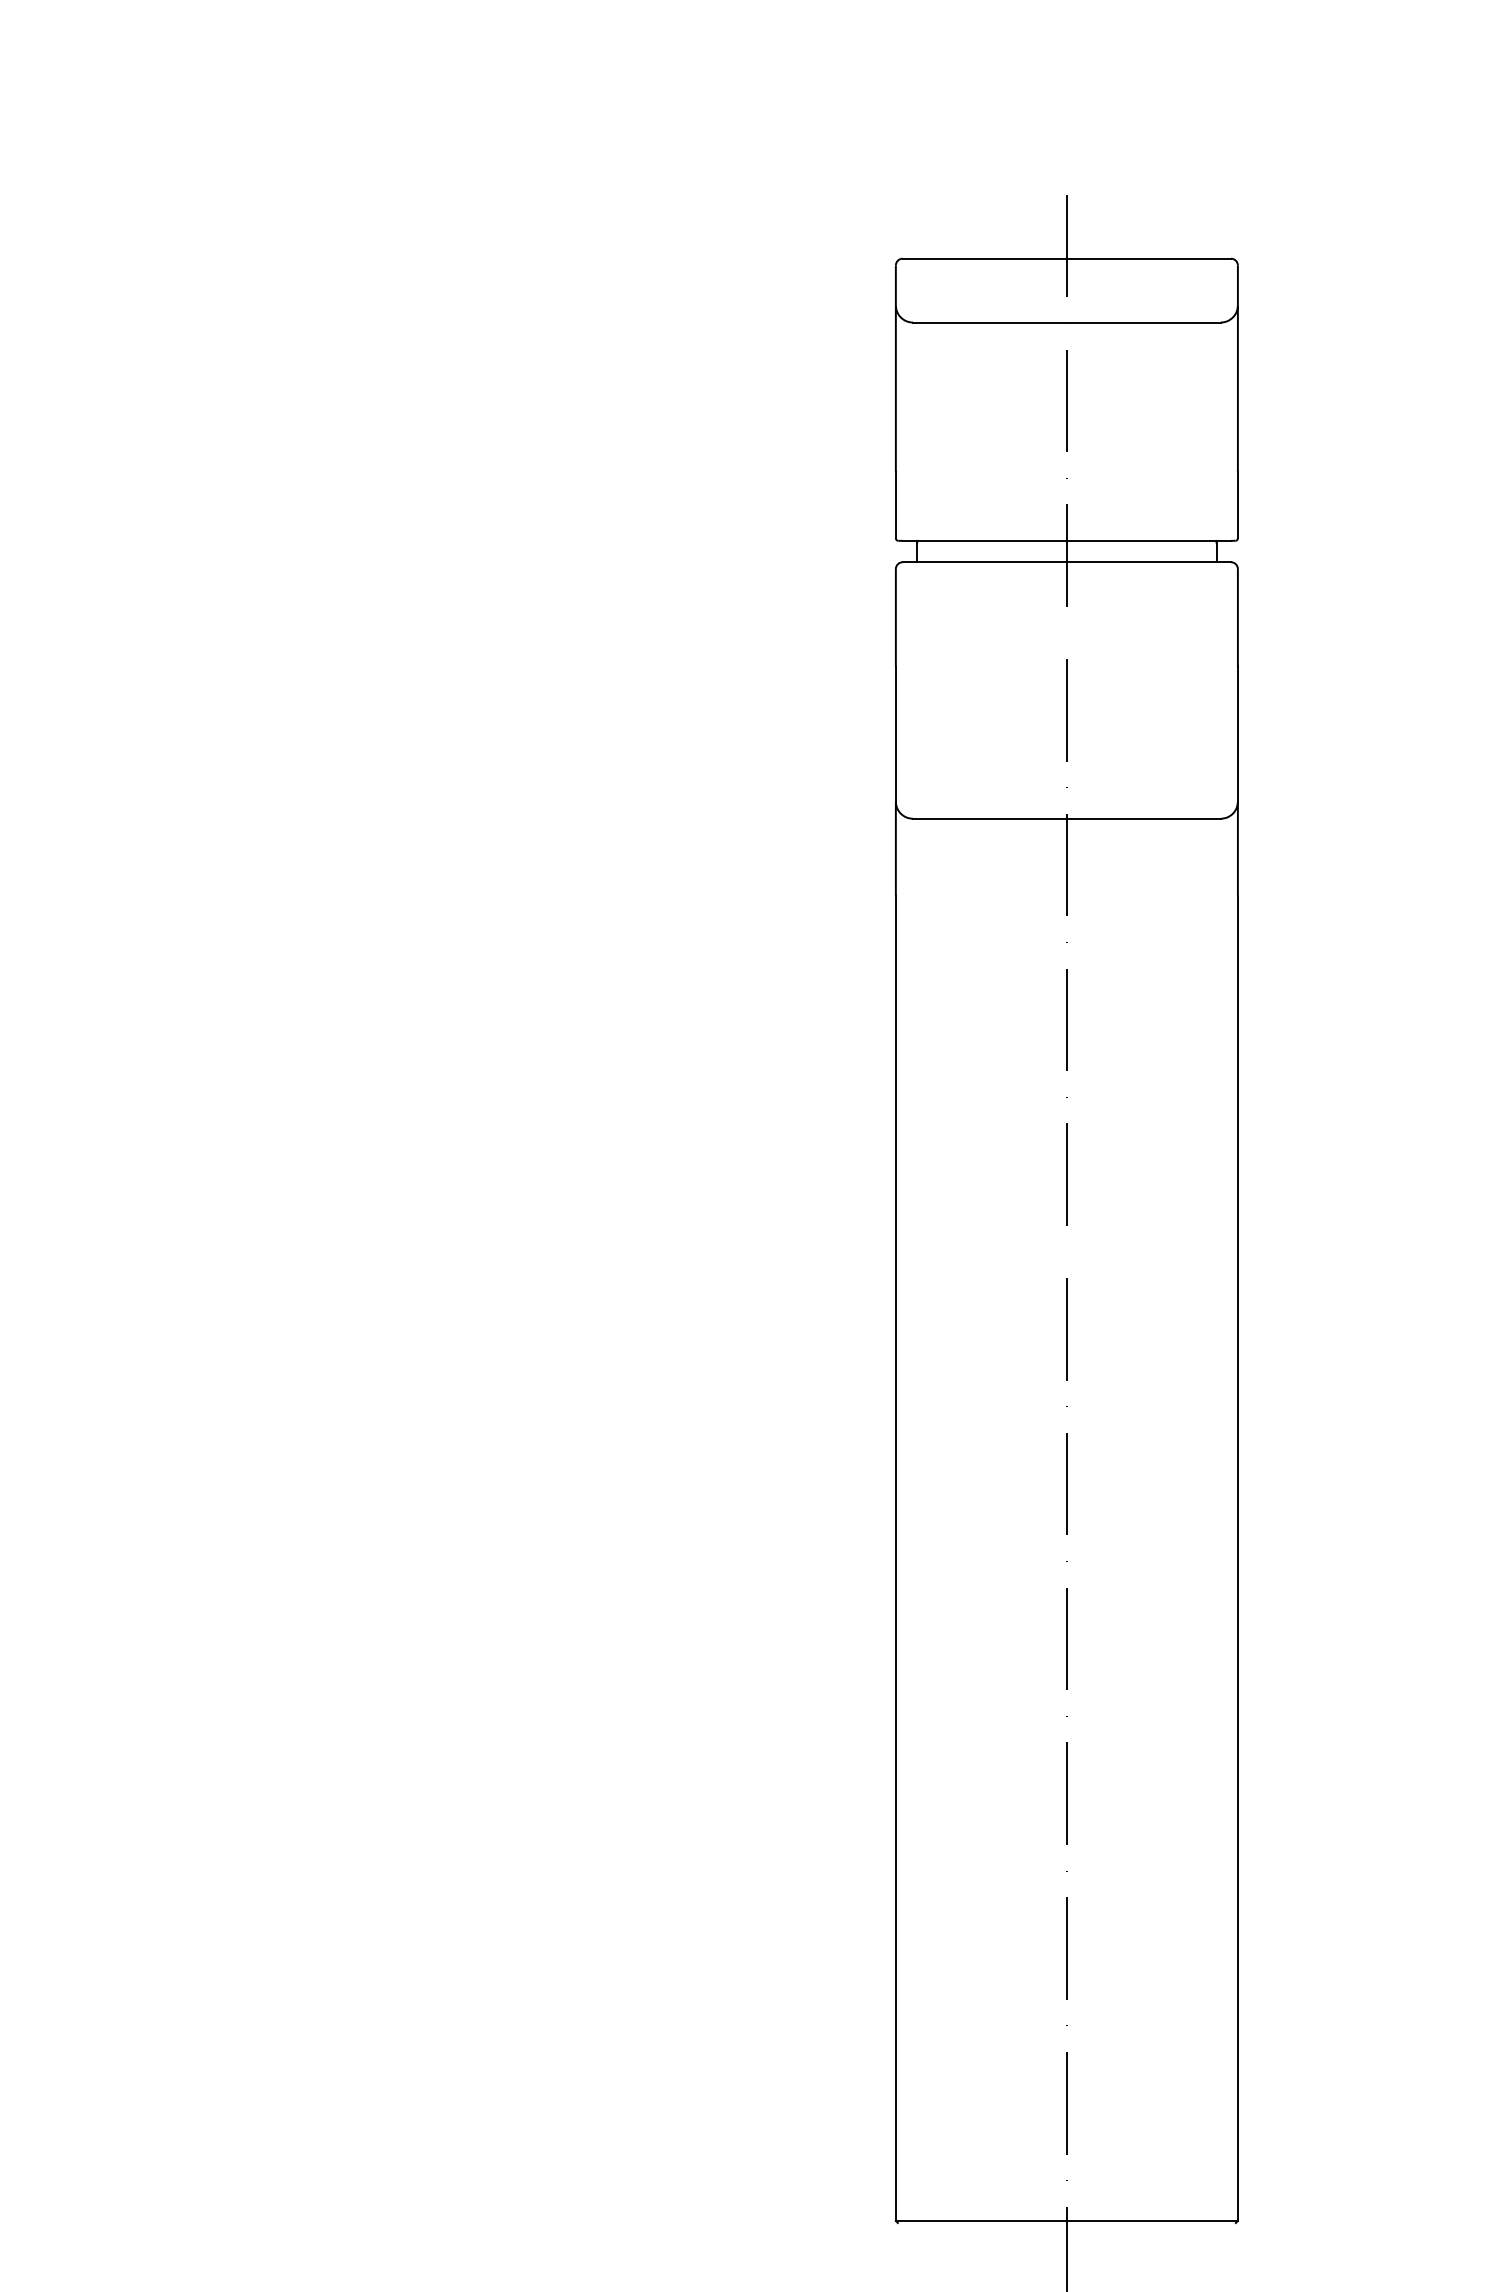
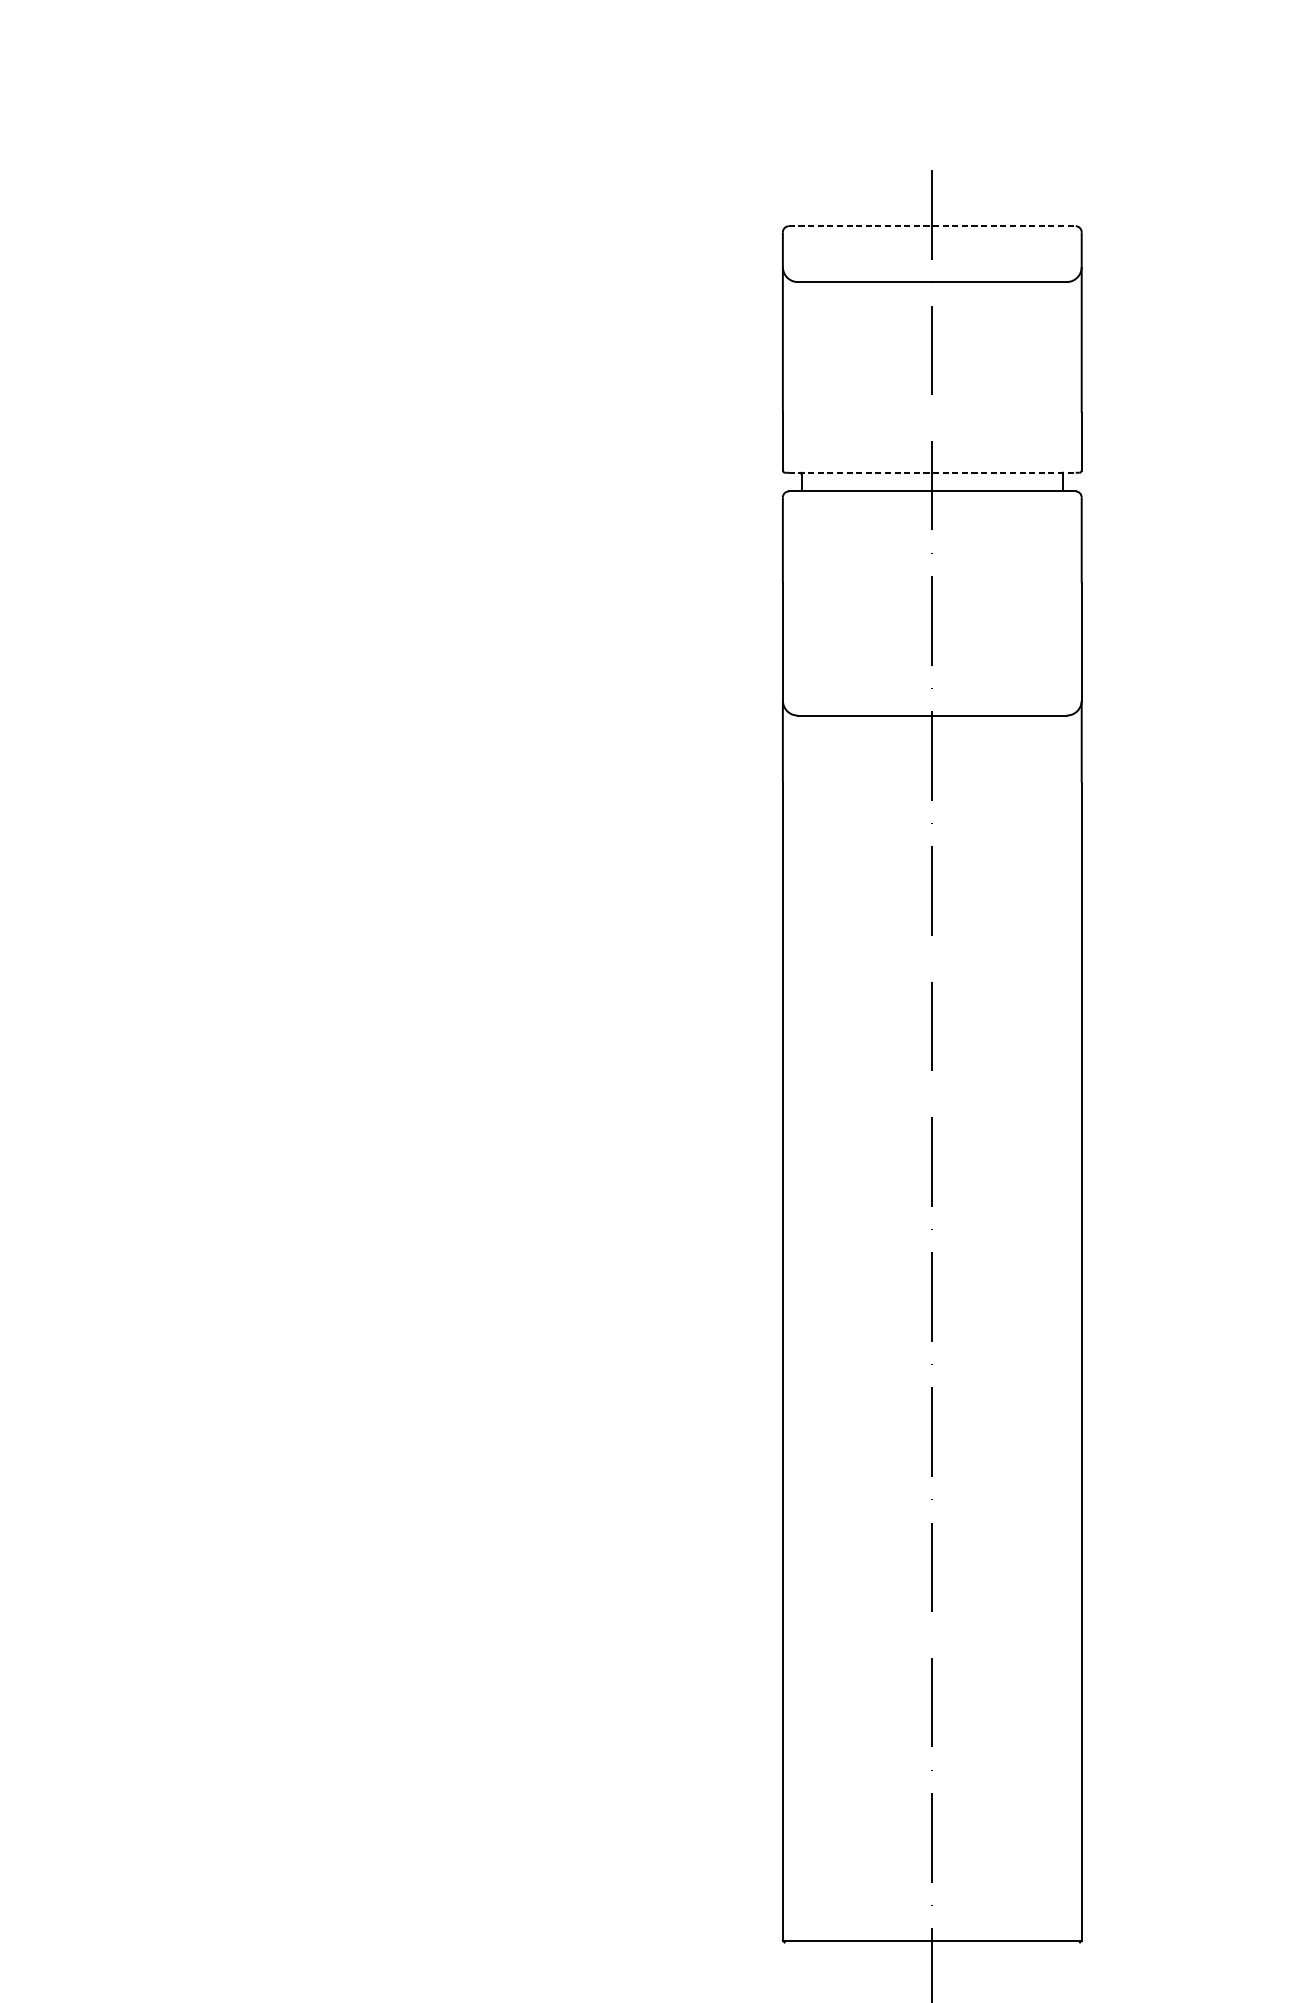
line: (1067, 258) -> (932, 226), solid -> dashed
line: (1067, 540) -> (932, 472), solid -> dashed

